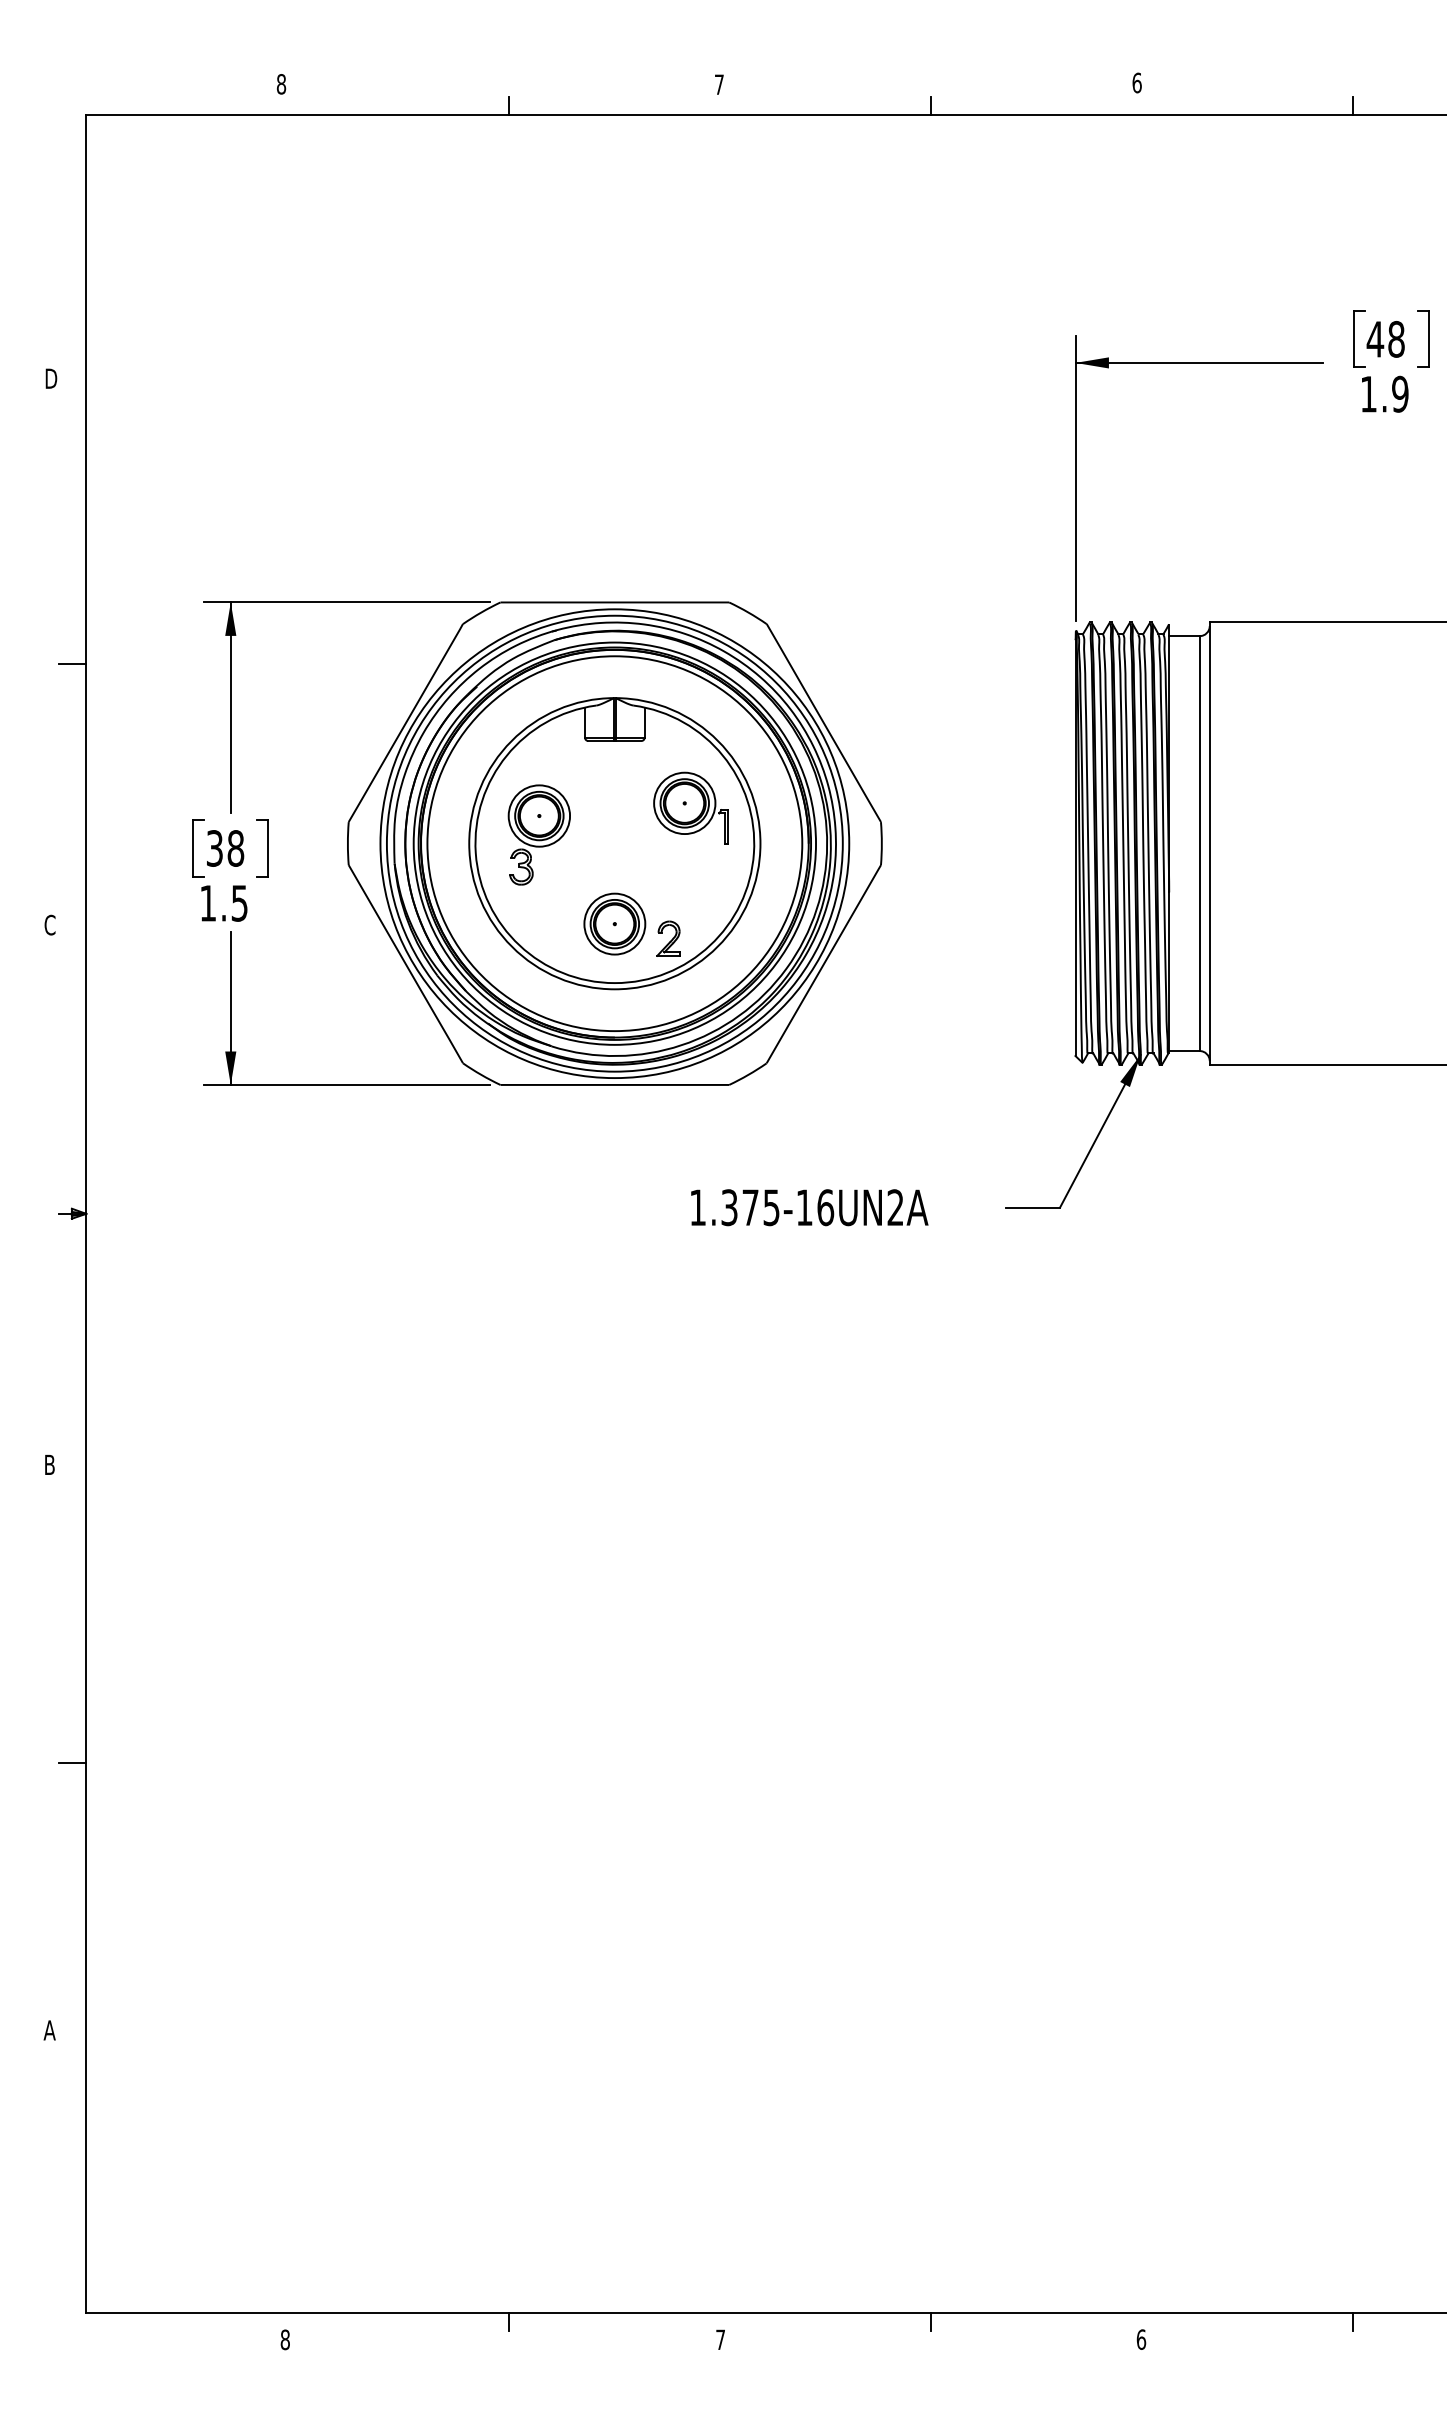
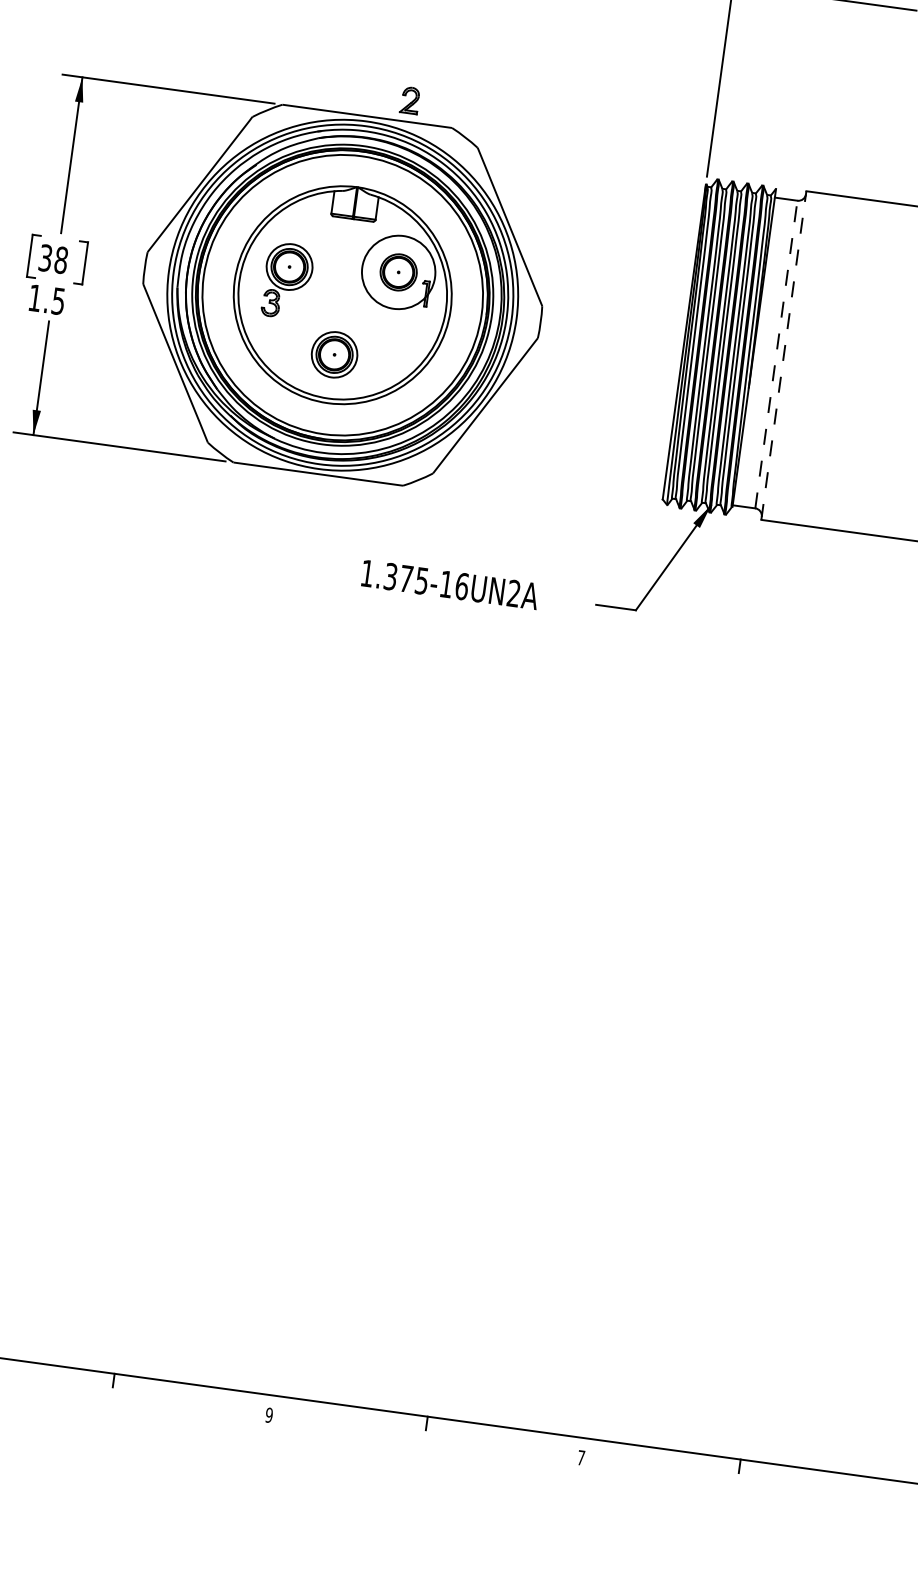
circle: (684, 803) -> (398, 272), size x1.6
line: (1199, 843) -> (776, 354), solid -> dashed
line: (1209, 843) -> (783, 355), solid -> dashed
part: (668, 938) -> (409, 100), moved
text: (720, 2339) -> (269, 1415), 7 -> 9
text: (1141, 2339) -> (581, 1457), 6 -> 7

